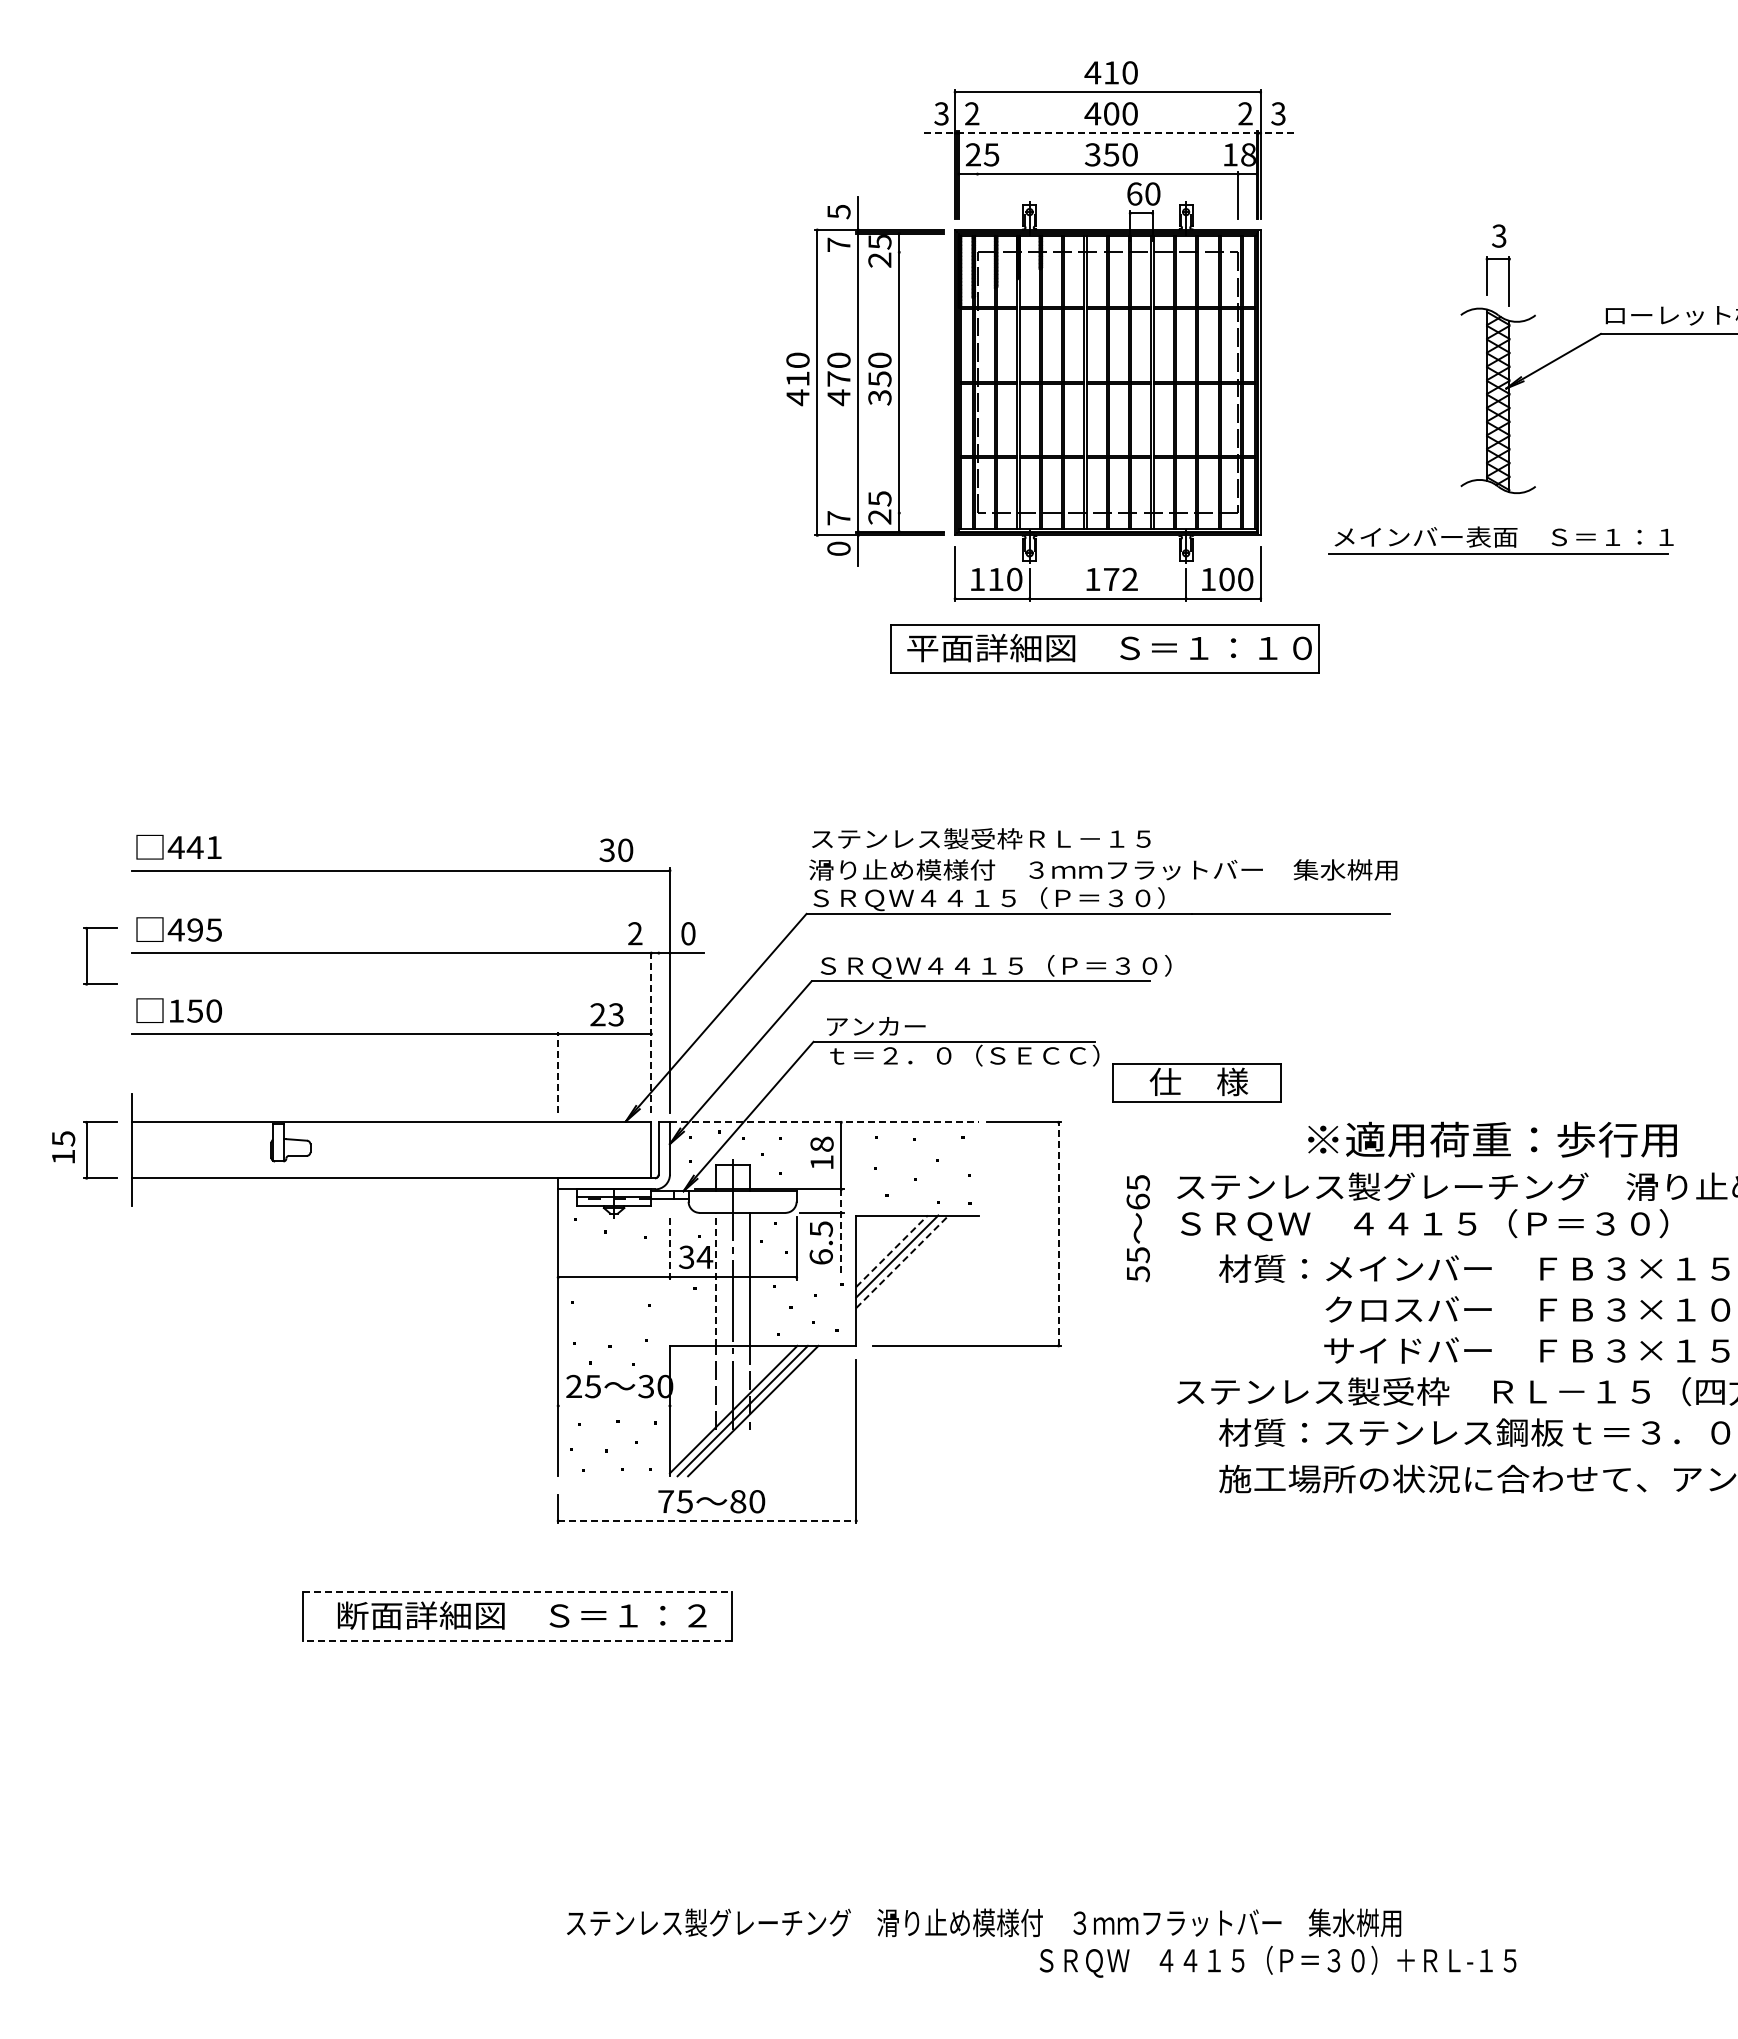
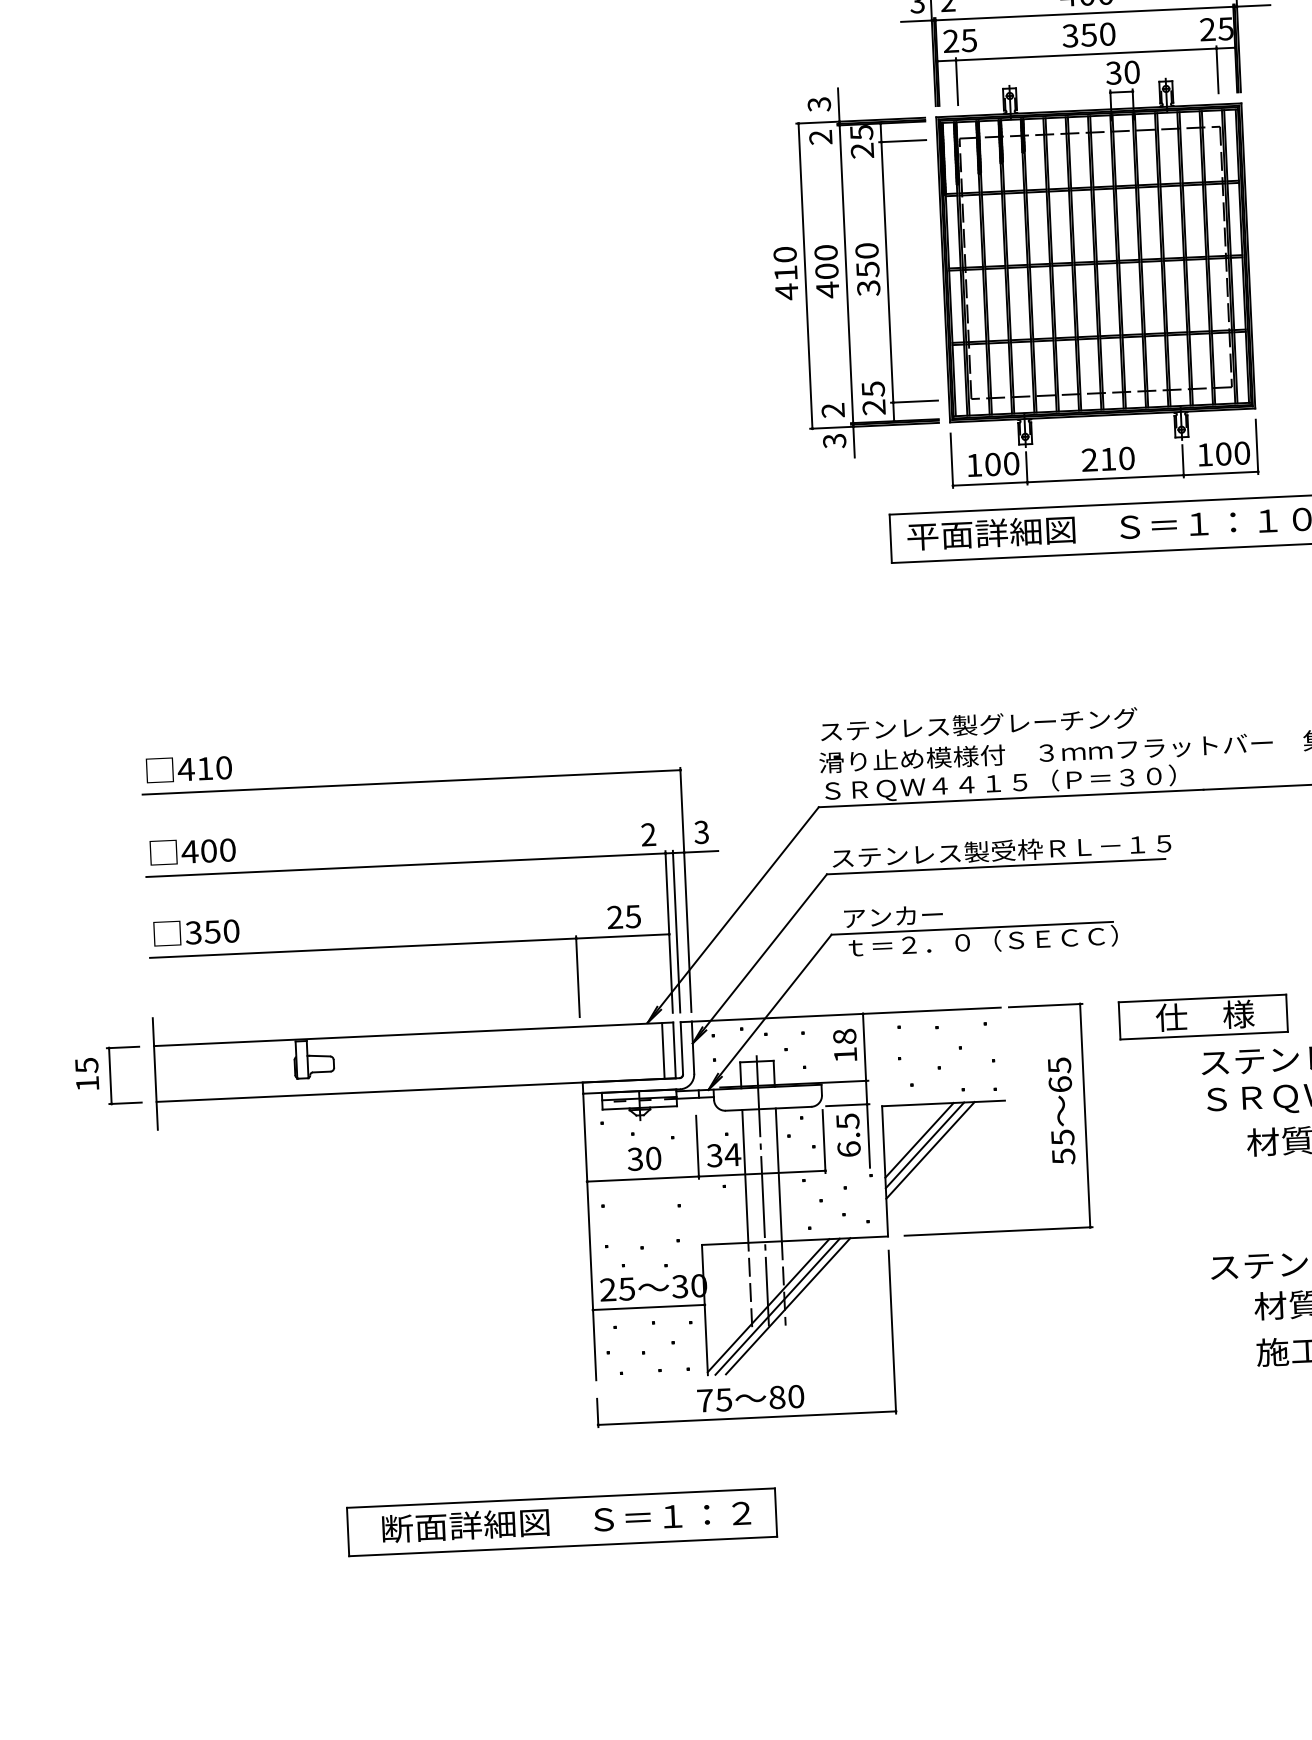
line: (1109, 133) -> (1086, 13), dashed -> solid
text: (1238, 154) -> (1215, 28), 18 -> 25
text: (1134, 193) -> (1113, 72), 60 -> 30
line: (977, 194) -> (956, 80), added
text: (838, 211) -> (818, 104), 5 -> 3
text: (838, 244) -> (820, 137), 7 -> 2
line: (920, 252) -> (902, 141), added
text: (838, 378) -> (826, 270), 470 -> 400
line: (920, 513) -> (914, 402), added
text: (838, 518) -> (832, 410), 7 -> 2
text: (838, 548) -> (834, 440), 0 -> 3
text: (995, 579) -> (992, 464), 110 -> 100
text: (1111, 579) -> (1108, 459), 172 -> 210
text: (1060, 838) -> (1069, 720), ステンレス製受枠ＲＬ－１５ -> ステンレス製グレーチング
text: (204, 847) -> (214, 768), 441 -> 410
text: (616, 849) -> (644, 1158), moved
text: (204, 929) -> (218, 850), 495 -> 400
text: (688, 933) -> (701, 832), 0 -> 3
part: (87, 956) -> (102, 882), removed
text: (994, 966) -> (1008, 851), ＳＲＱＷ４４１５（Ｐ＝３０） -> ステンレス製受枠ＲＬ－１５
text: (175, 1010) -> (192, 932), 150 -> 350
text: (616, 1014) -> (633, 916), 23 -> 25
line: (651, 1031) -> (669, 931), dashed -> solid
line: (658, 1031) -> (676, 931), added
line: (558, 1071) -> (578, 975), dashed -> solid
part: (1196, 1082) -> (1202, 1016), moved
line: (824, 1122) -> (846, 1014), dashed -> solid
line: (640, 1150) -> (663, 1051), added
text: (1137, 1228) -> (1060, 1111), moved
line: (841, 1233) -> (868, 1124), dashed -> solid
line: (1058, 1234) -> (1085, 1116), dashed -> solid
line: (669, 1248) -> (697, 1147), dashed -> solid
line: (892, 1251) -> (920, 1140), dashed -> solid
line: (902, 1261) -> (930, 1150), dashed -> solid
line: (716, 1278) -> (745, 1175), dashed -> solid
line: (613, 1405) -> (648, 1307), added
line: (707, 1520) -> (747, 1417), dashed -> solid
line: (518, 1592) -> (561, 1498), dashed -> solid
line: (517, 1640) -> (563, 1546), dashed -> solid

